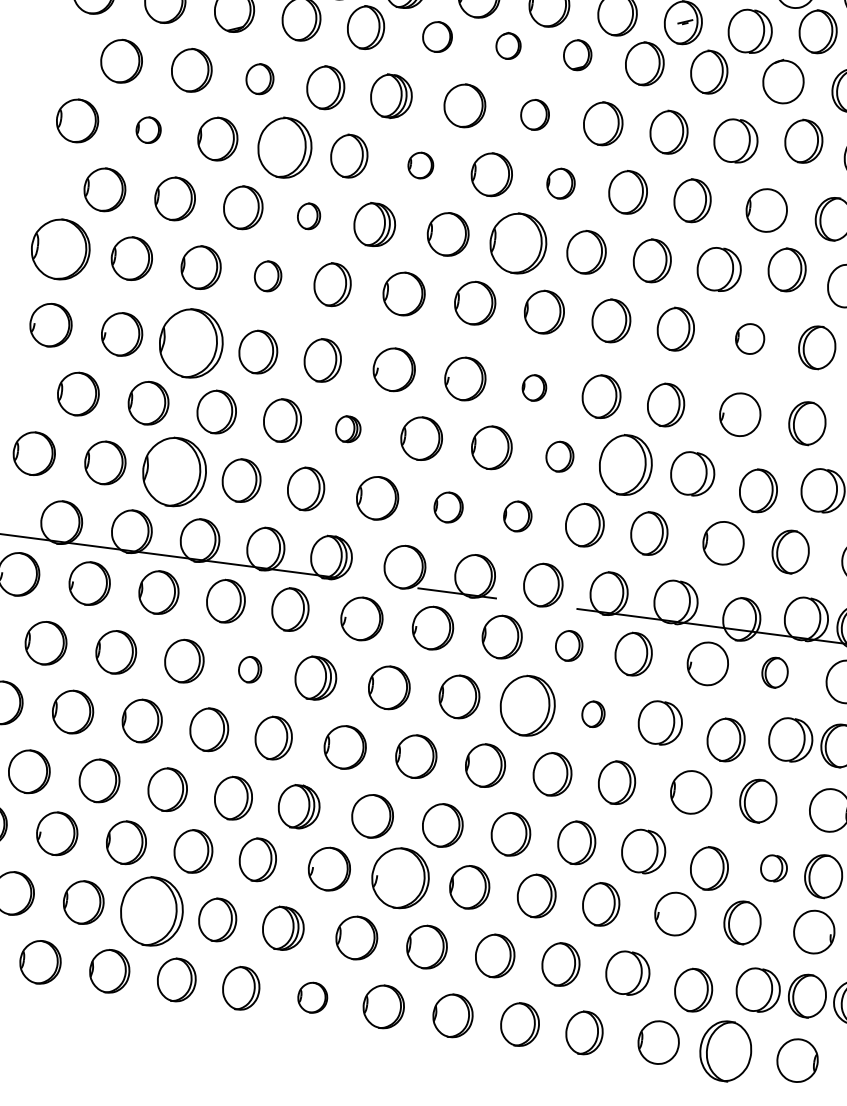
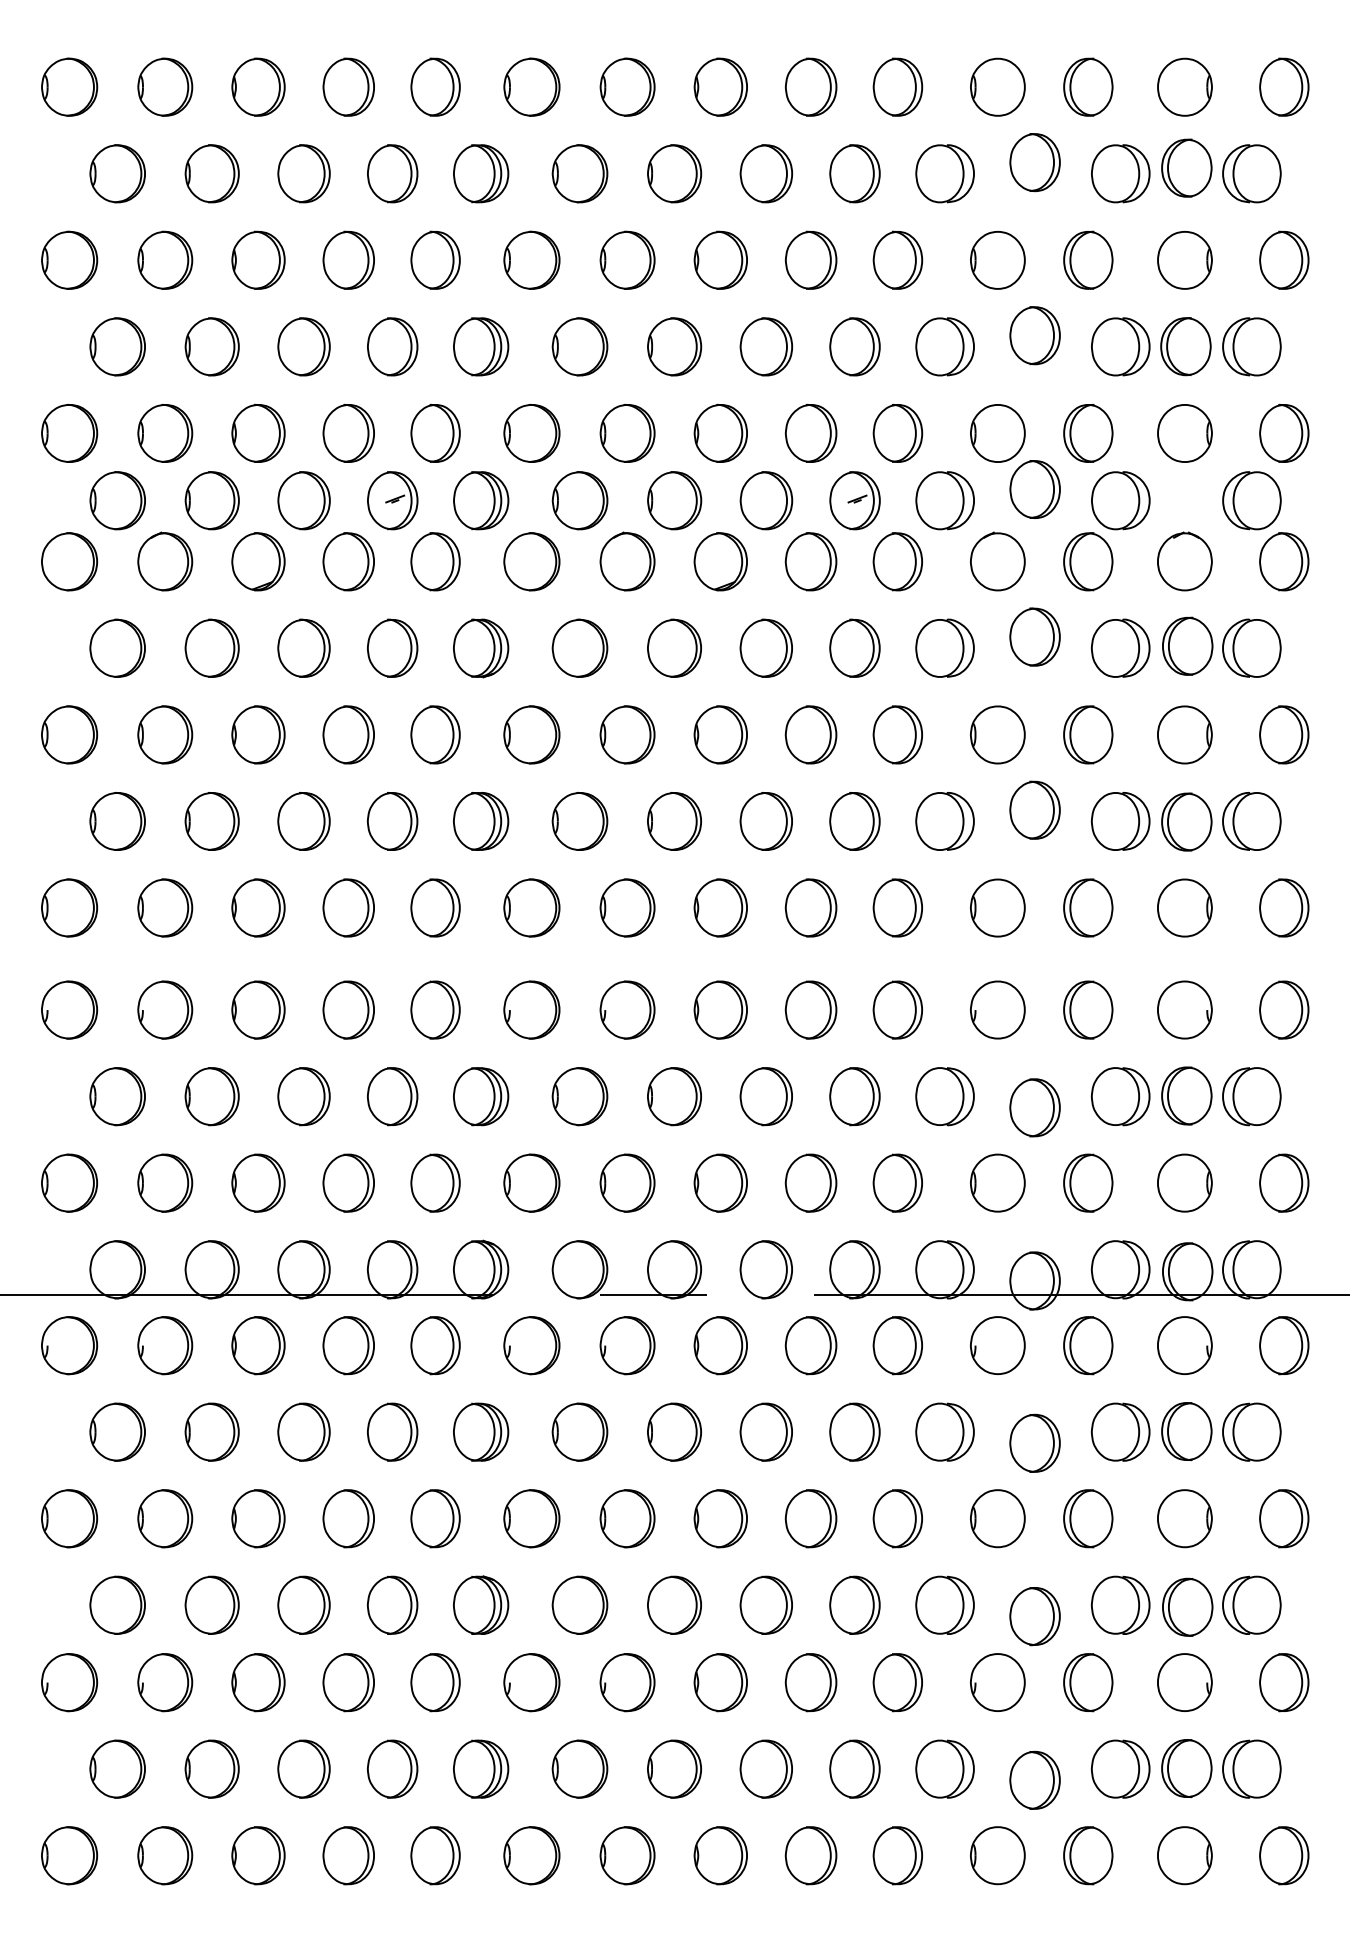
part: (437, 36) -> (531, 561), size x1.43
part: (508, 46) -> (627, 561), size x1.67
part: (577, 54) -> (720, 561), size x1.43
part: (259, 78) -> (303, 647), size x1.43
part: (535, 114) -> (674, 647), size x1.43
part: (148, 129) -> (165, 734), size x1.67
part: (284, 147) -> (348, 734), size x0.71
part: (420, 165) -> (531, 734), size x1.67
part: (560, 183) -> (720, 734), size x1.43
part: (308, 216) -> (392, 821), size x1.67
part: (518, 243) -> (674, 821), size x0.71
part: (60, 249) -> (69, 907), size x0.71
part: (268, 276) -> (348, 907), size x1.43
part: (749, 338) -> (997, 907), size x1.43
part: (191, 343) -> (258, 1009), size x0.62
part: (534, 387) -> (720, 1009), size x1.67
part: (348, 429) -> (481, 1096), size x1.67
part: (559, 456) -> (765, 1096), size x1.43
part: (625, 465) -> (854, 1096), size x0.71
part: (174, 471) -> (258, 1182), size x0.62
part: (448, 507) -> (627, 1182), size x1.43
part: (517, 516) -> (720, 1182), size x1.43
part: (568, 645) -> (810, 1345), size x1.43
part: (250, 669) -> (392, 1431), size x1.67
part: (775, 672) -> (1088, 1345), size x1.43
part: (527, 705) -> (765, 1431), size x0.71
part: (593, 713) -> (854, 1431), size x1.67
part: (773, 867) -> (1120, 1604), size x1.67
part: (400, 878) -> (627, 1682), size x0.71
part: (151, 910) -> (303, 1768), size x0.62
part: (312, 997) -> (531, 1855), size x1.43
part: (726, 1051) -> (1088, 1855), size x0.71

